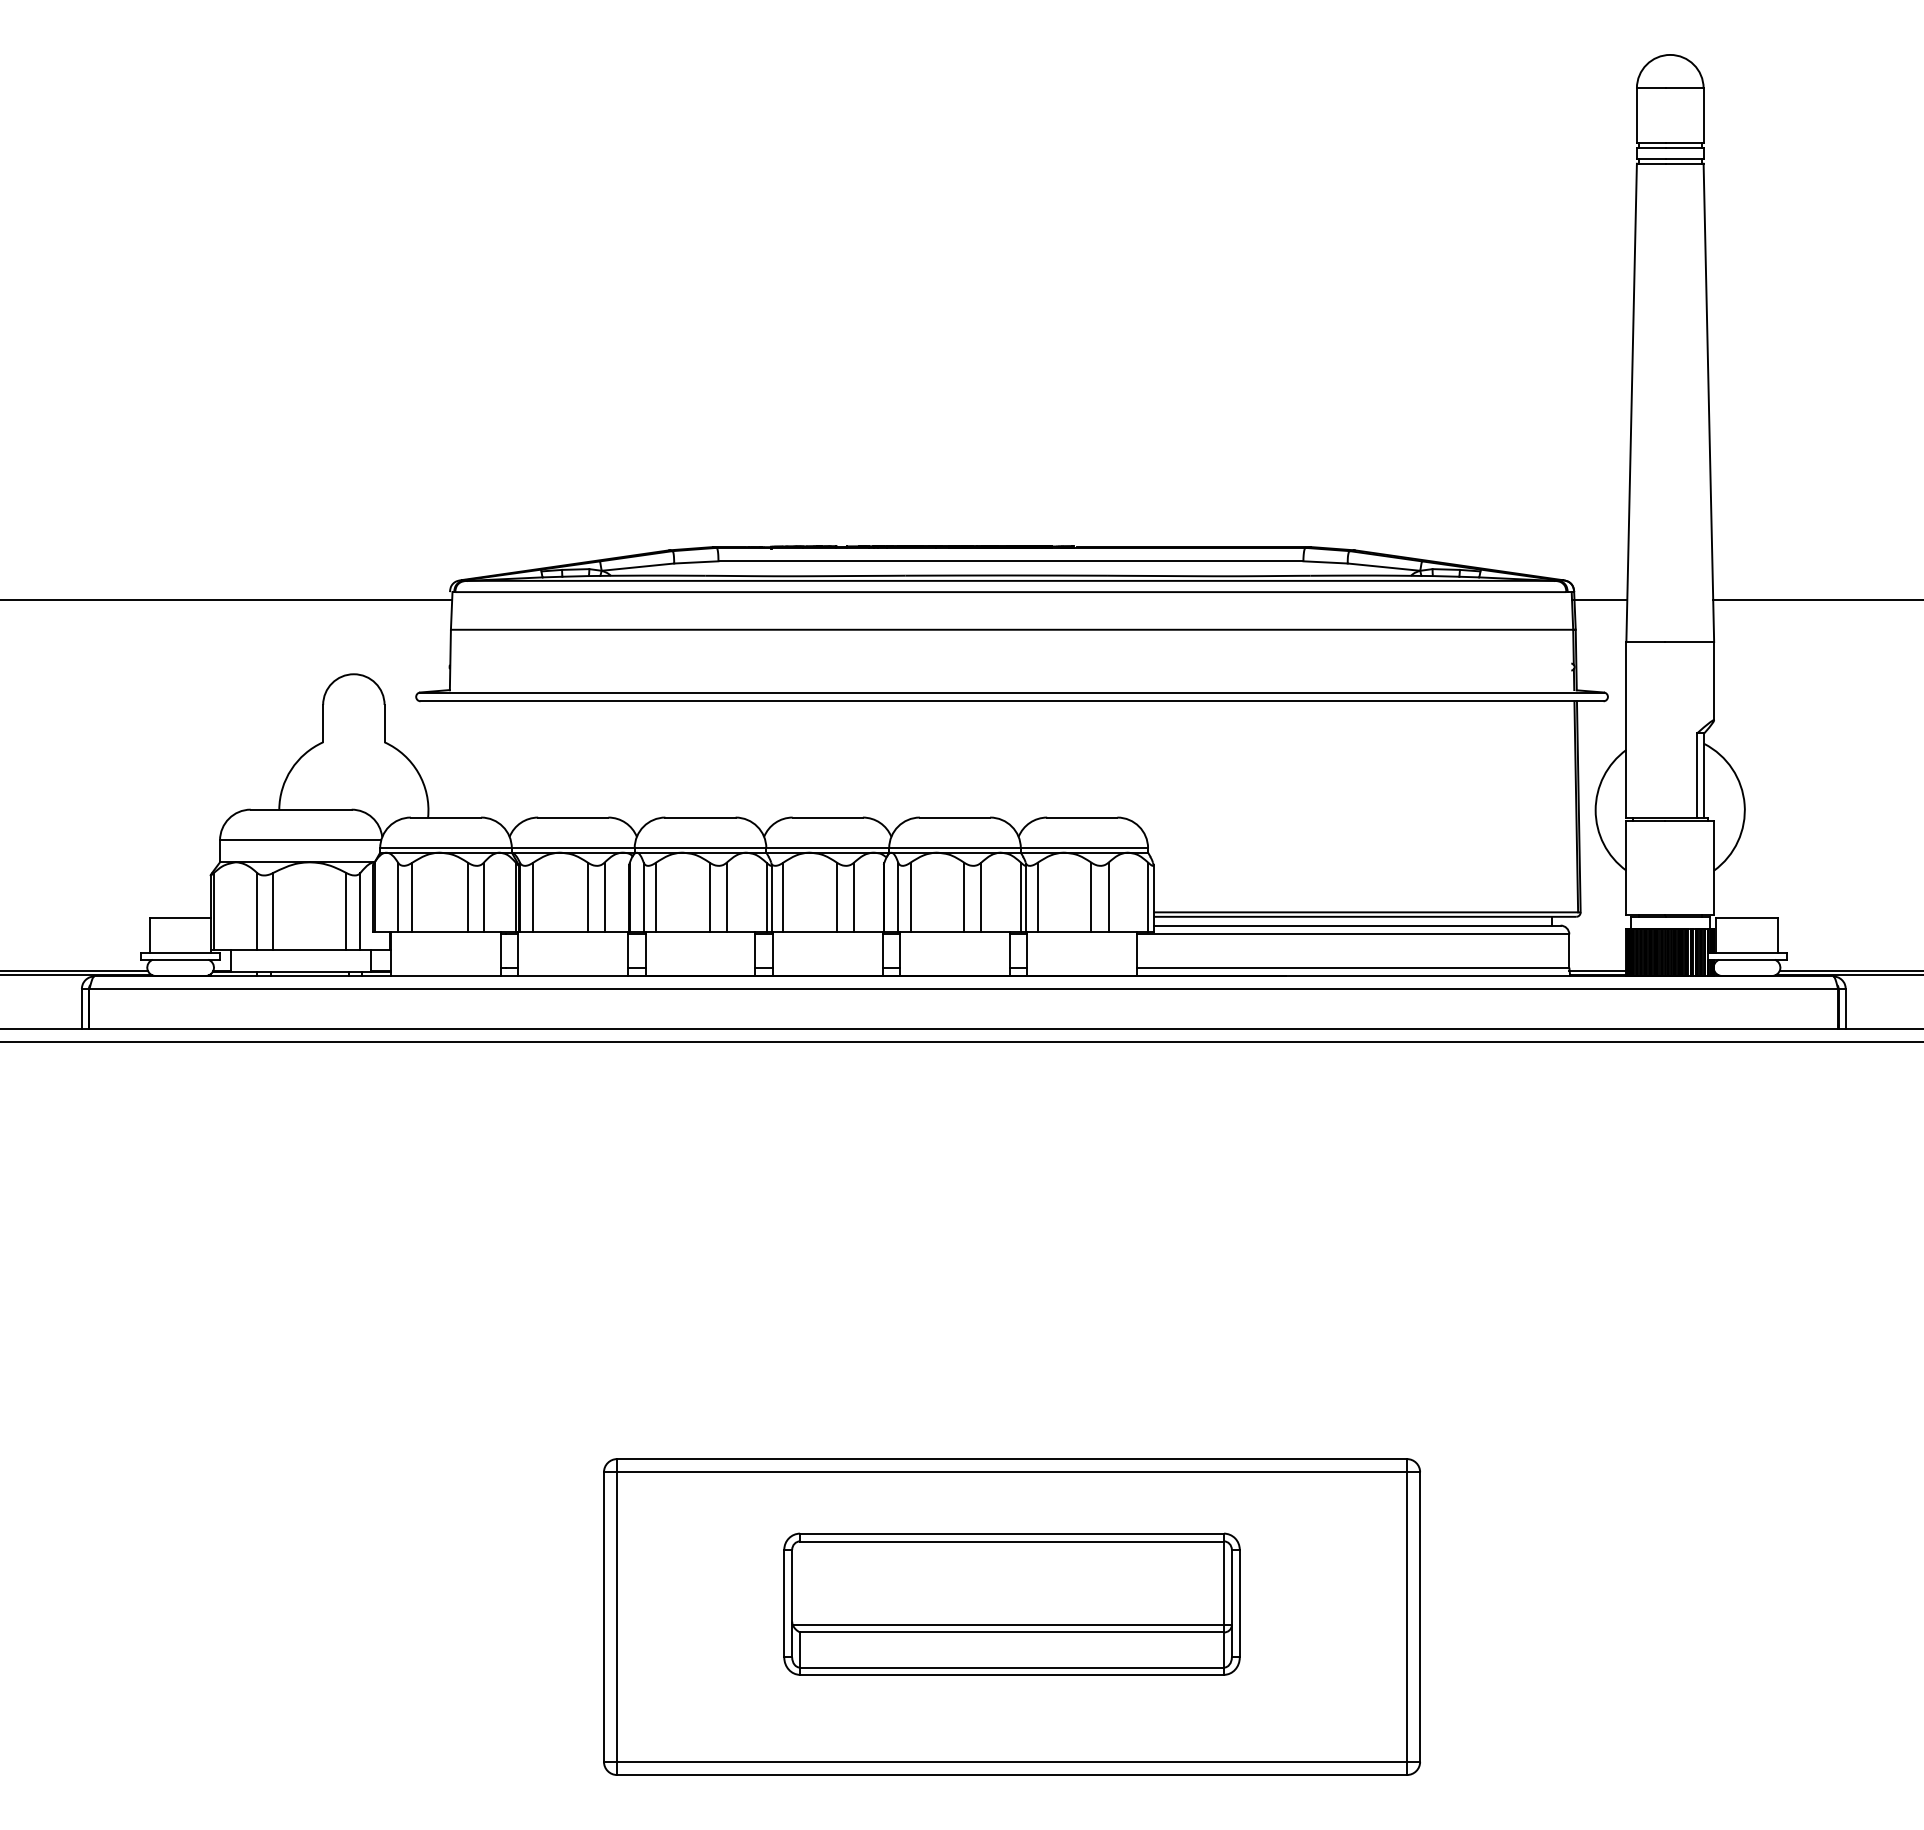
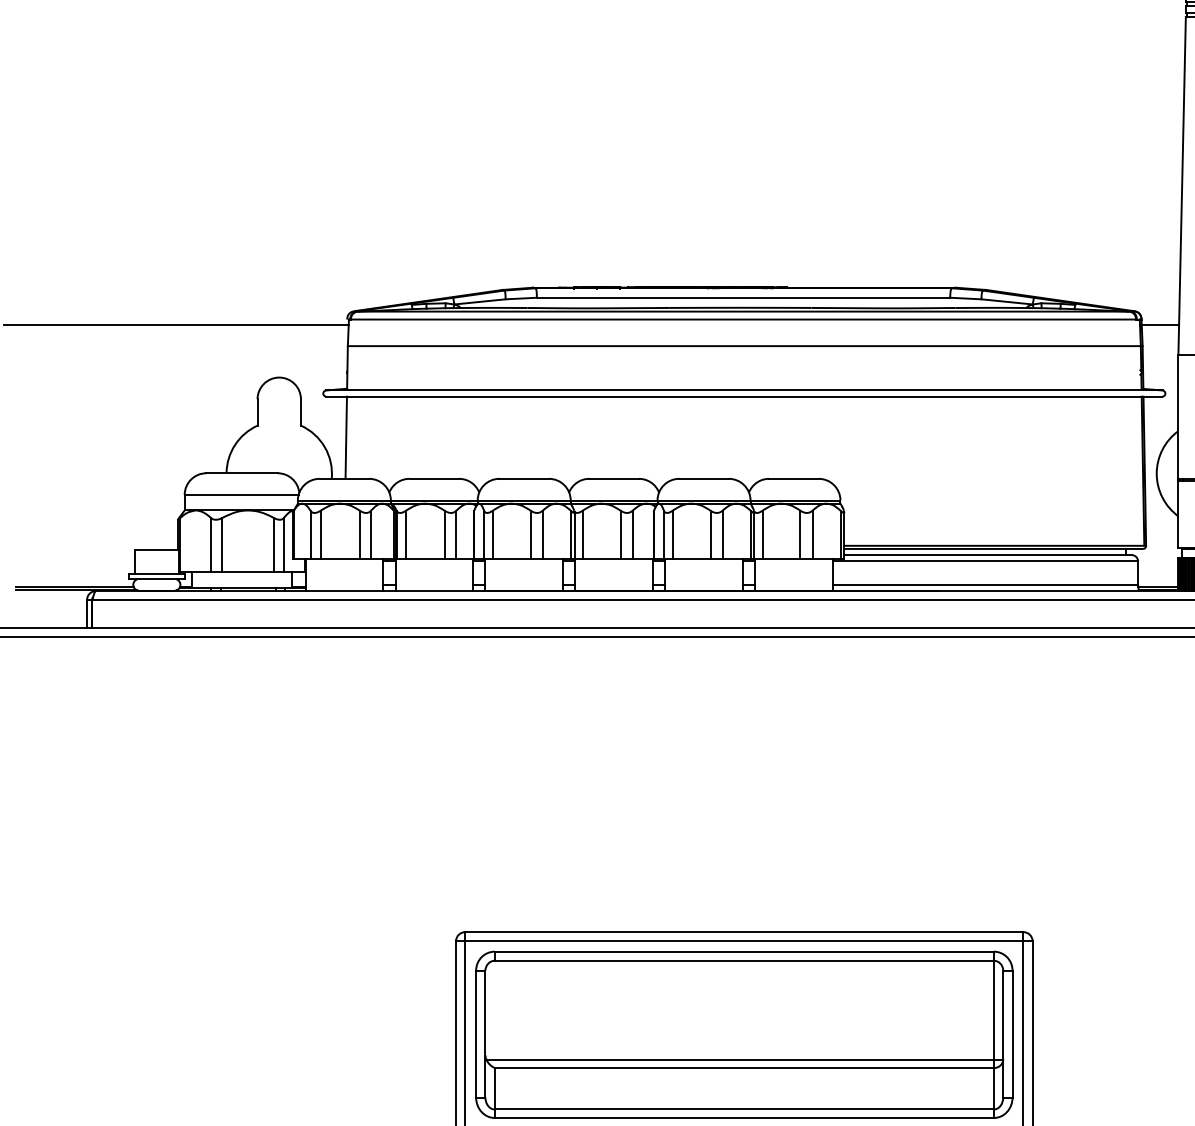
line: (448, 759) -> (346, 437), added
part: (1011, 1603) -> (743, 1034), size x1.67

